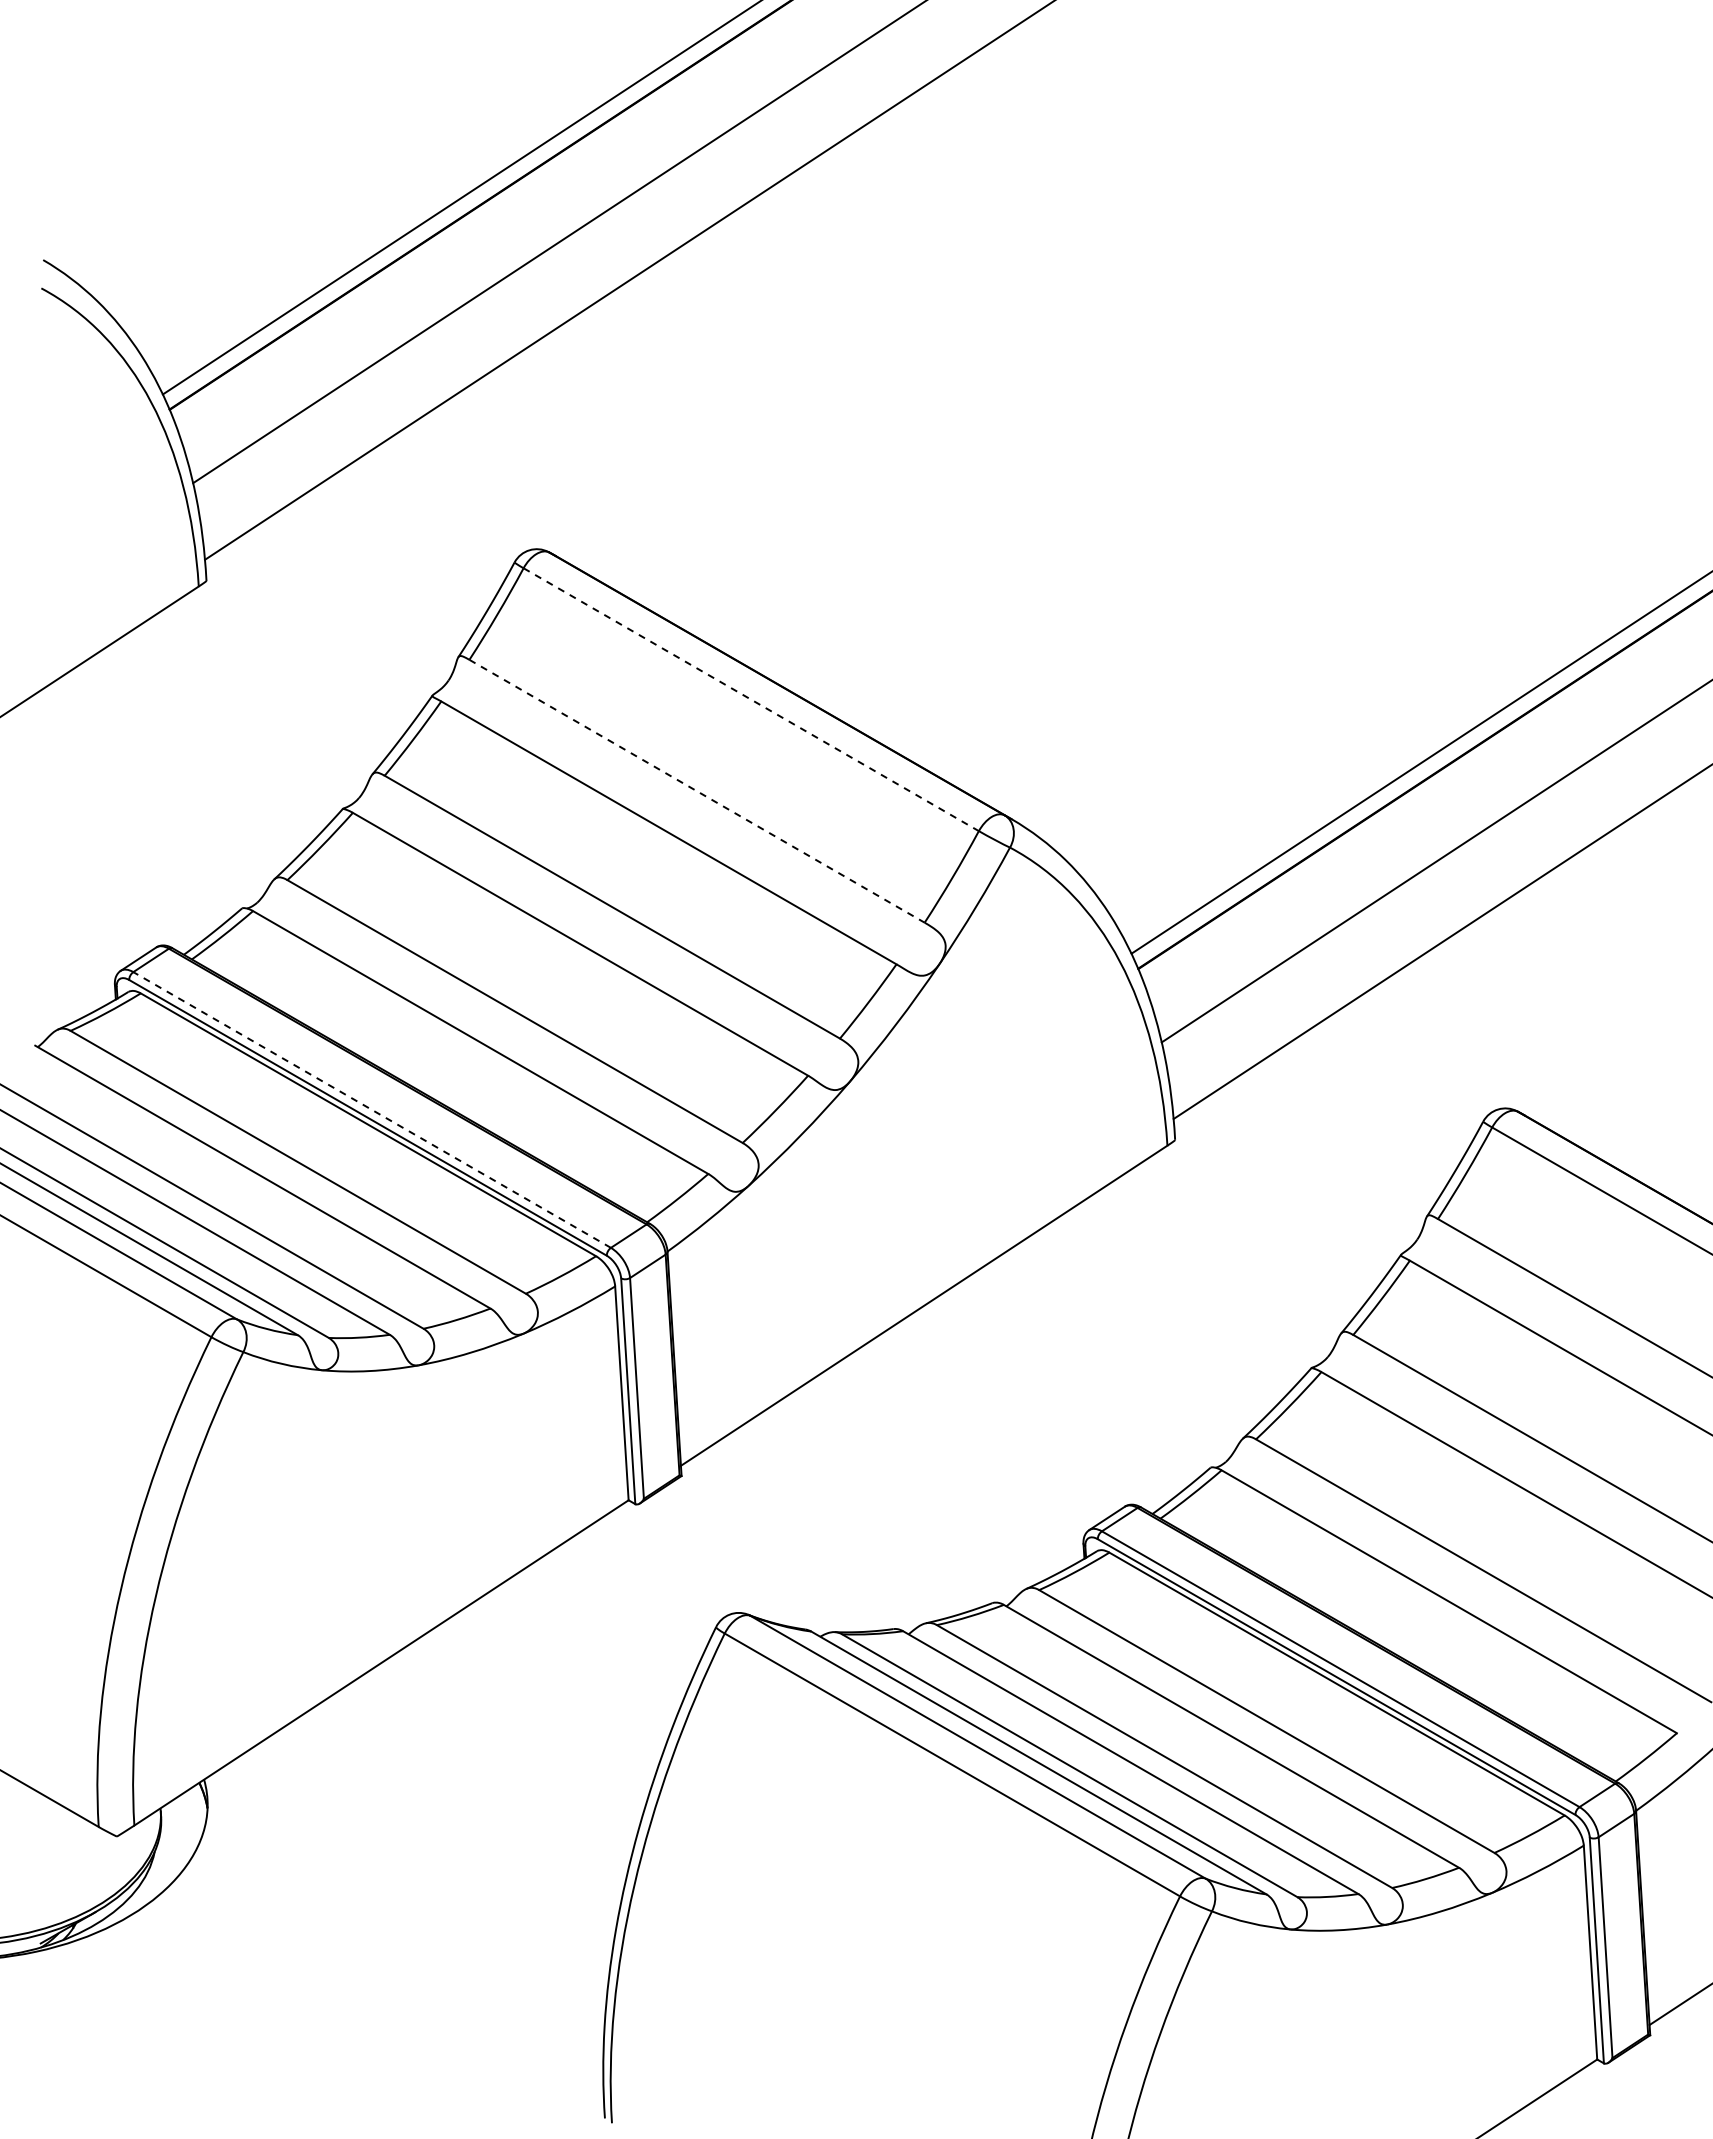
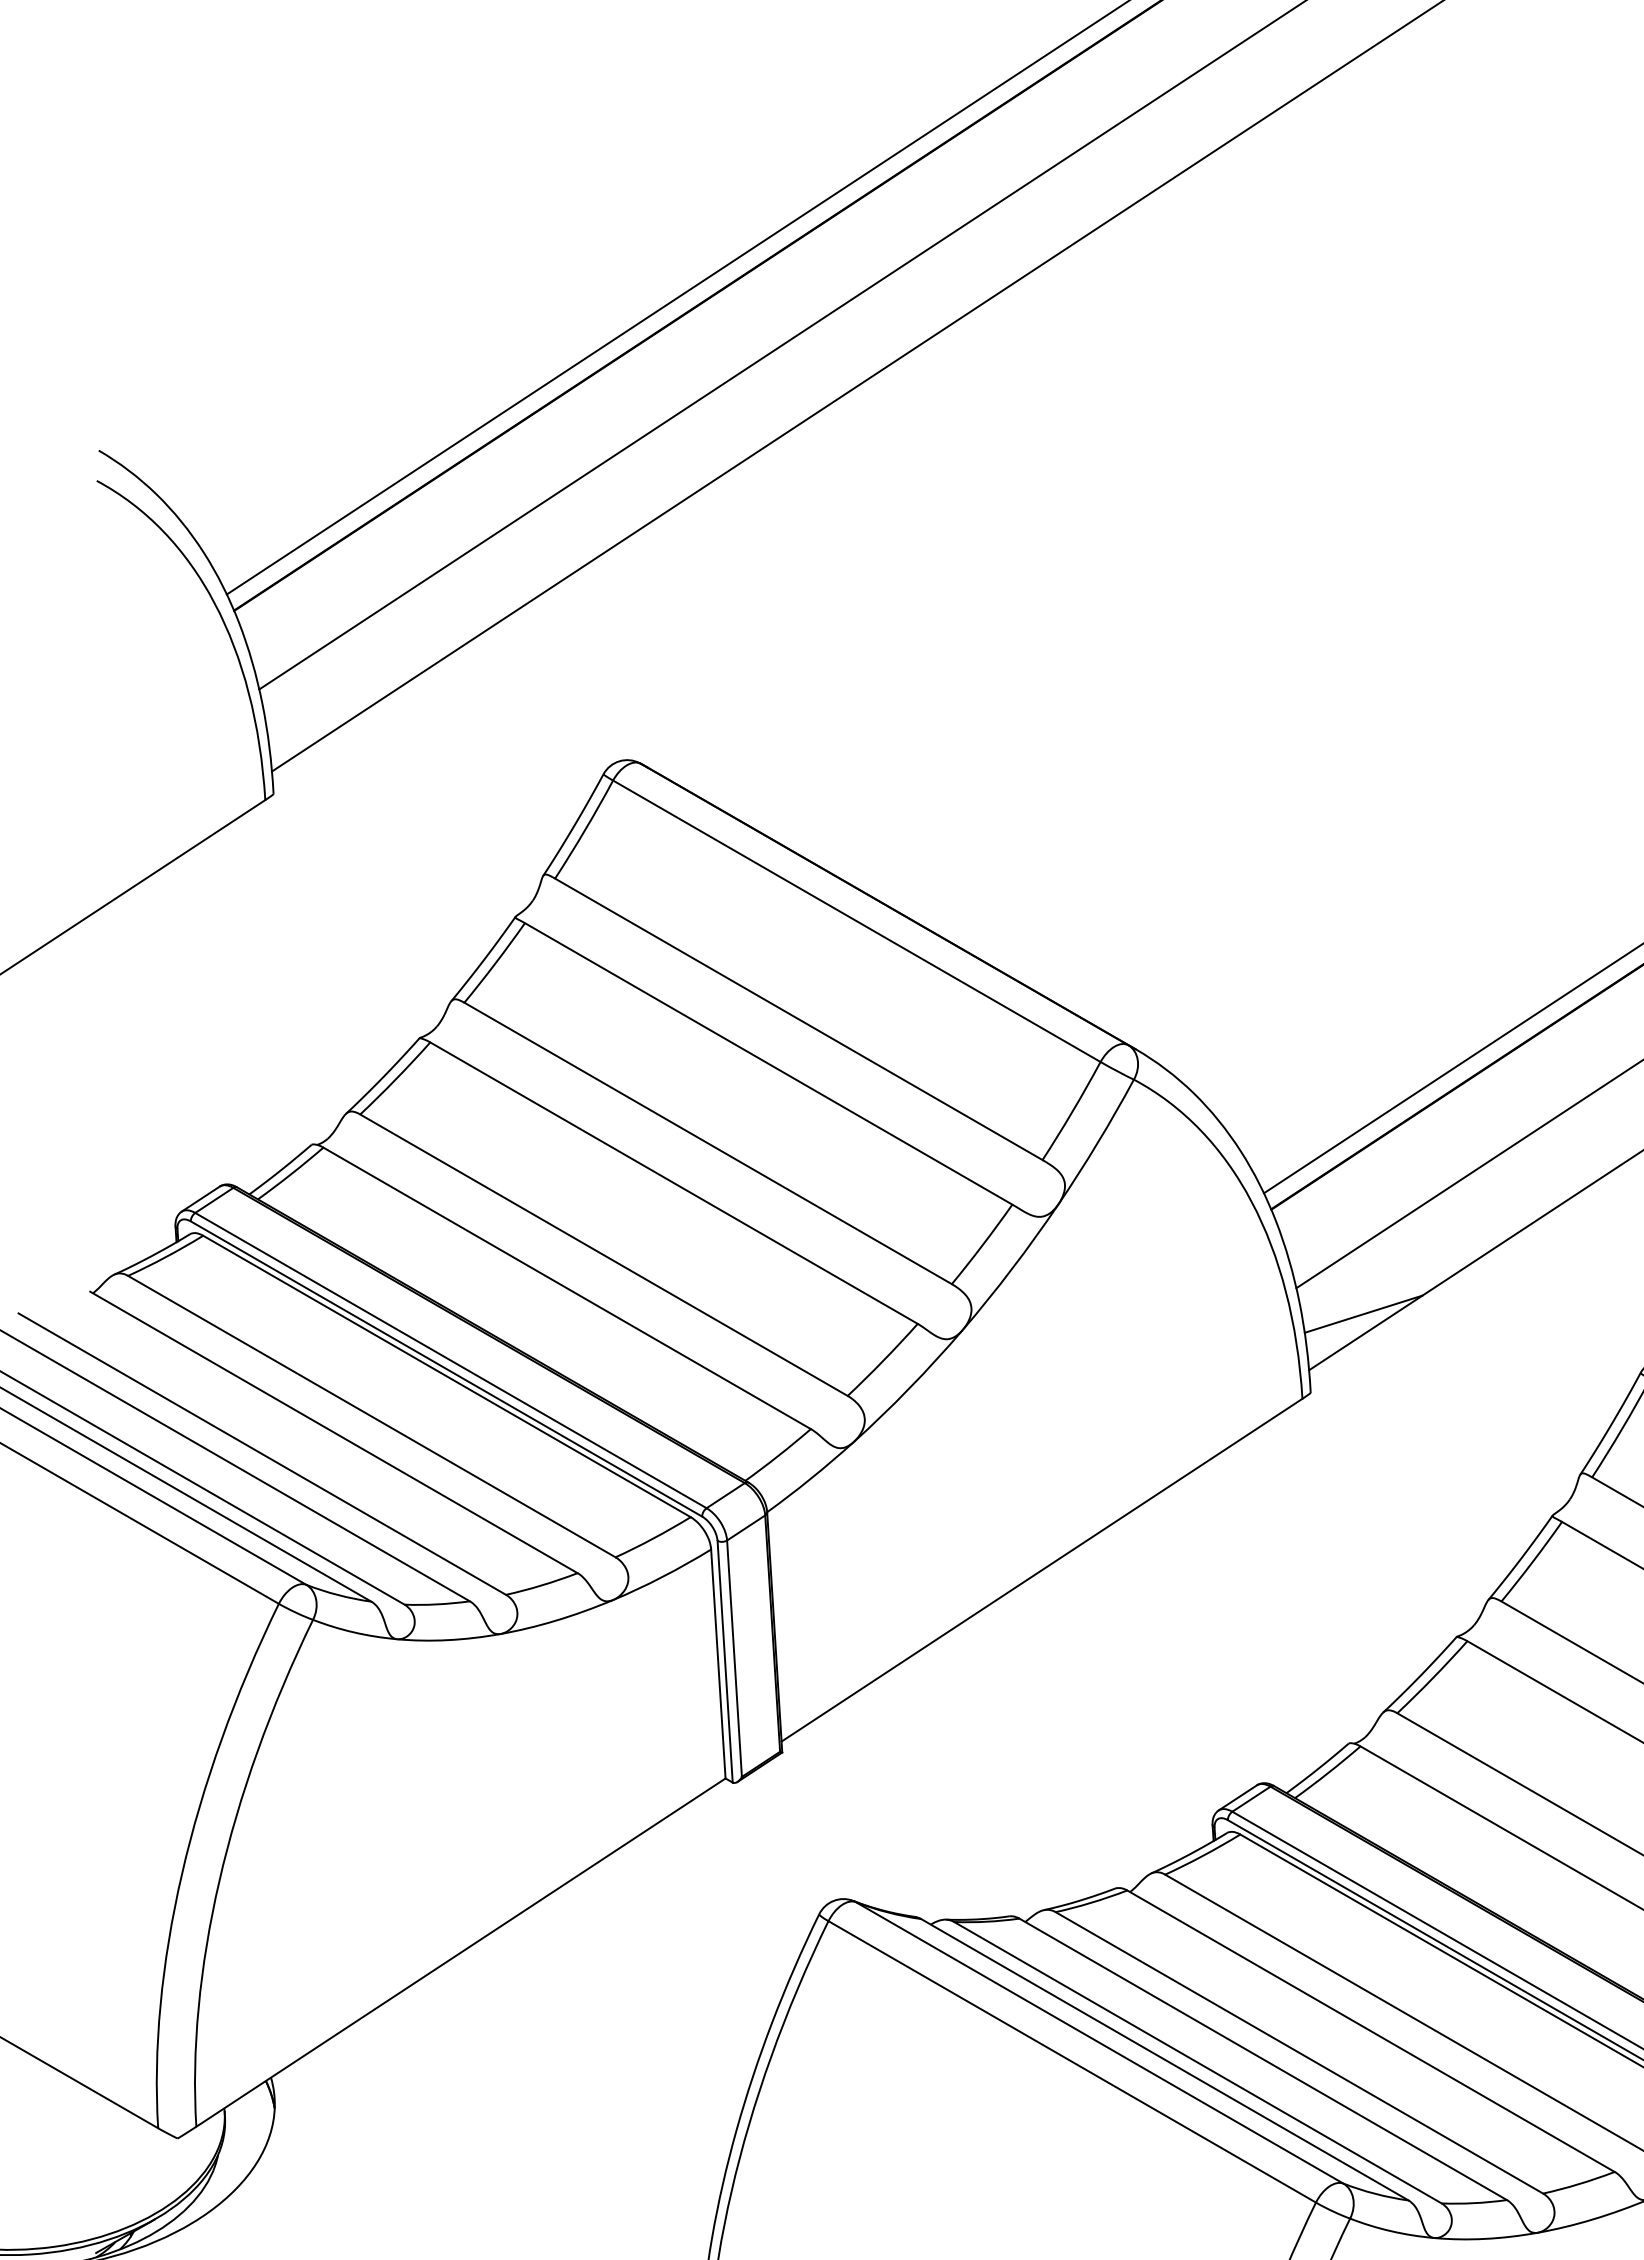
line: (751, 699) -> (857, 921), dashed -> solid
line: (697, 791) -> (799, 1019), dashed -> solid
line: (1224, 1066) -> (1363, 1314), added
line: (372, 1109) -> (451, 1360), dashed -> solid

